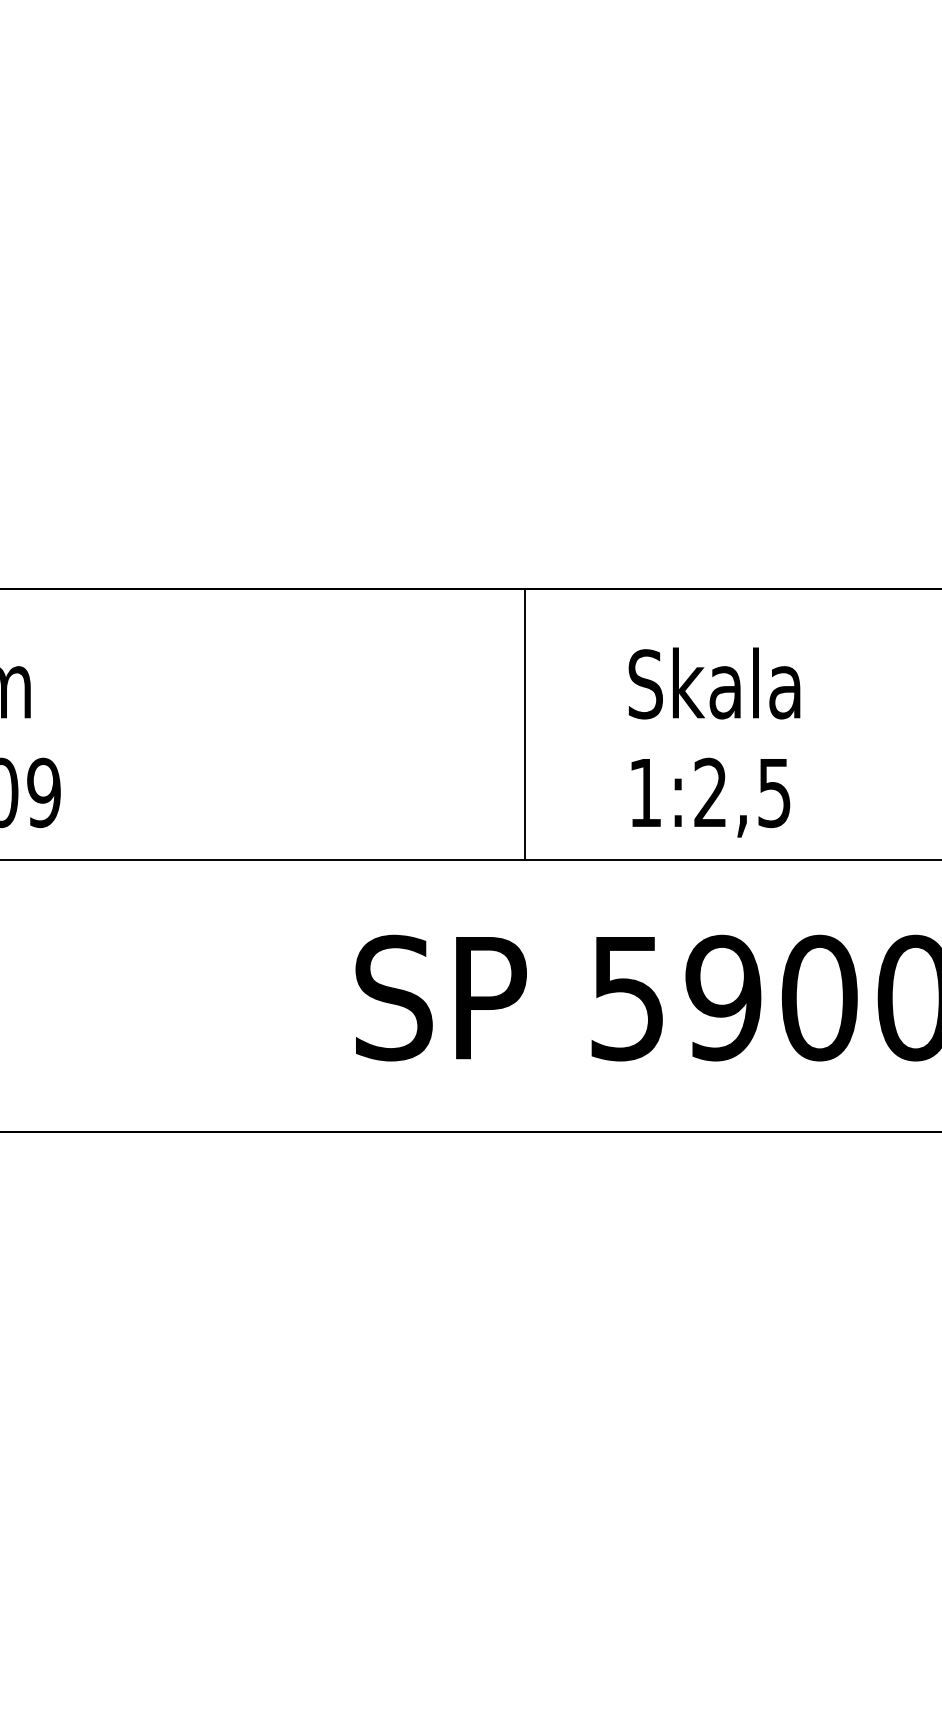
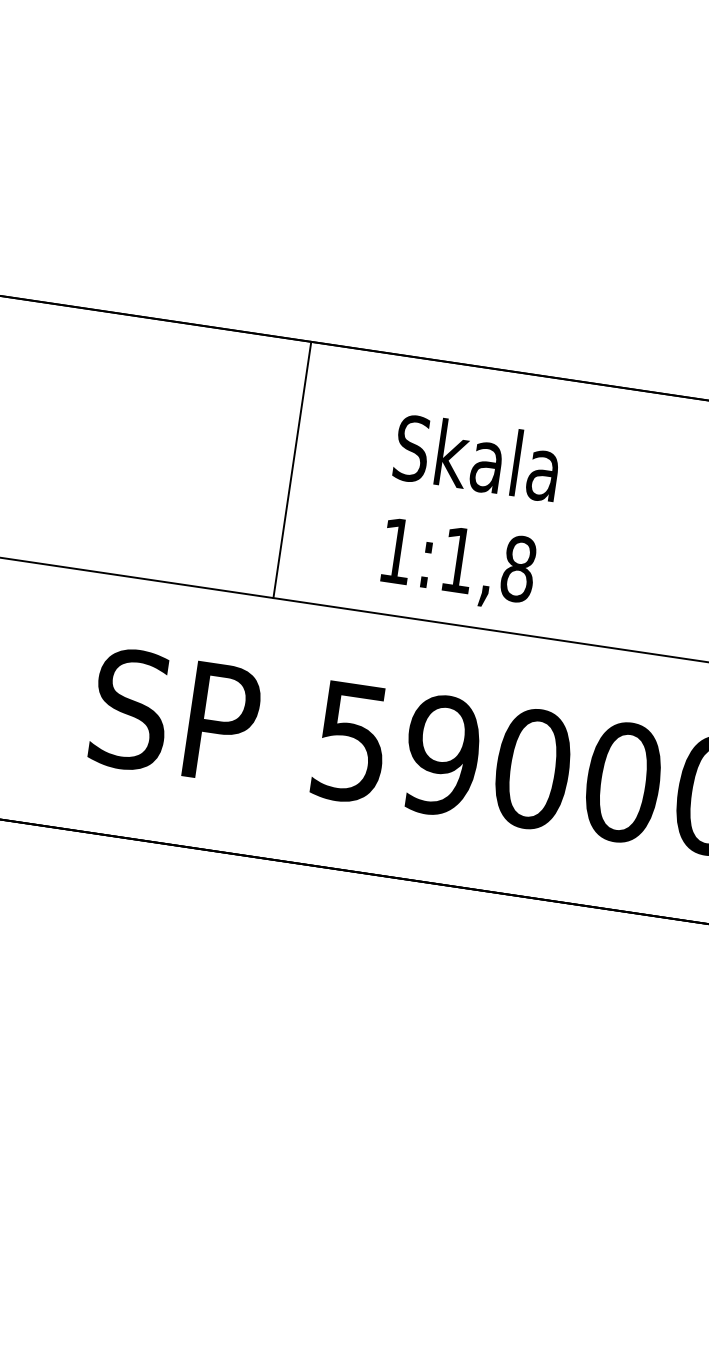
text: (742, 792) -> (488, 564), 1:2,5 -> 1:1,8

